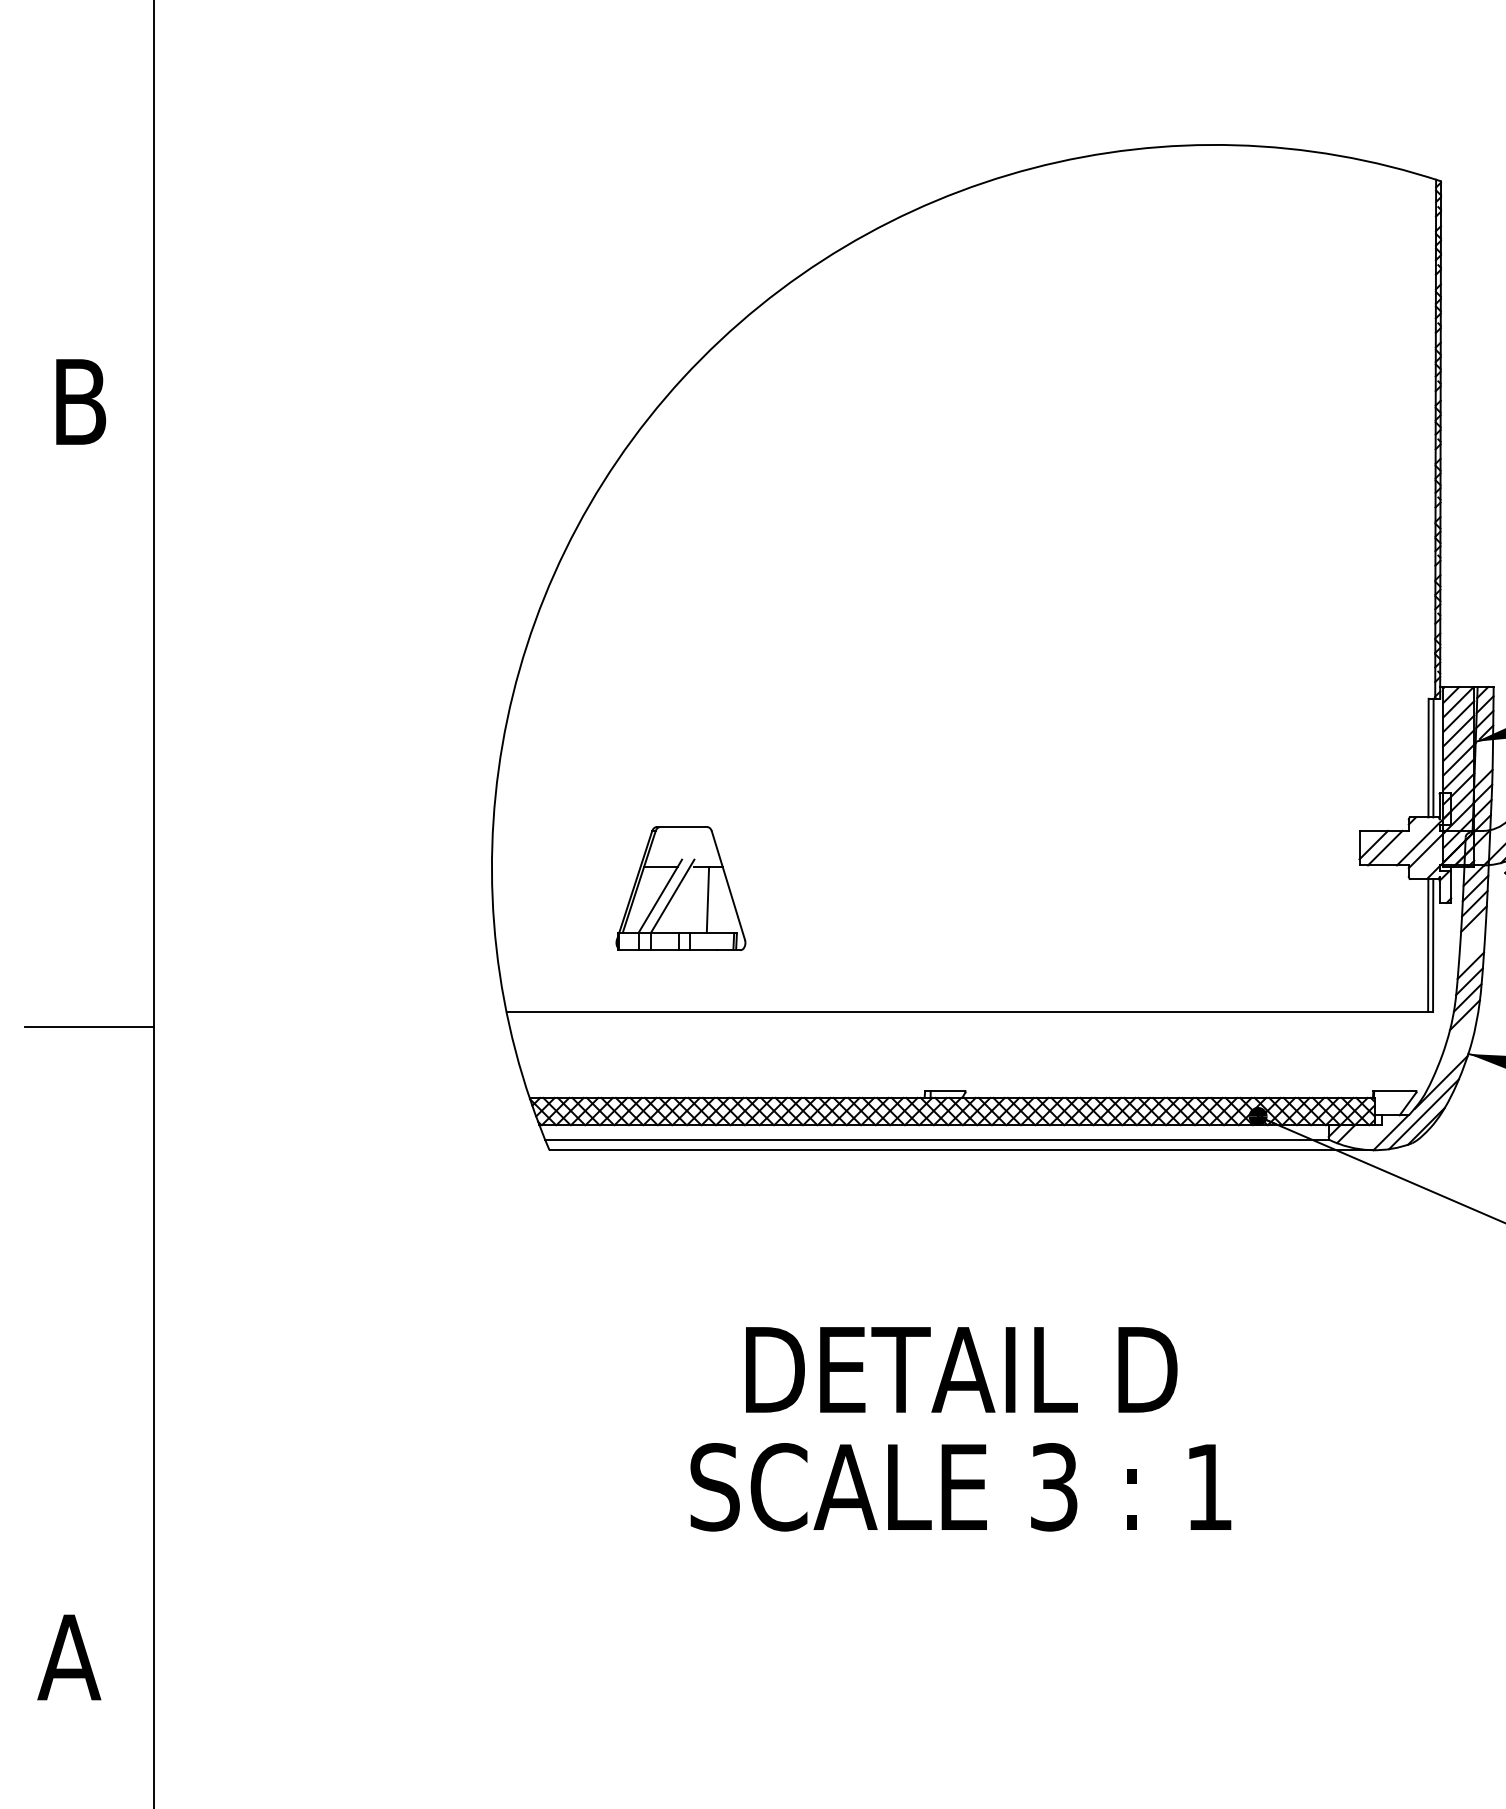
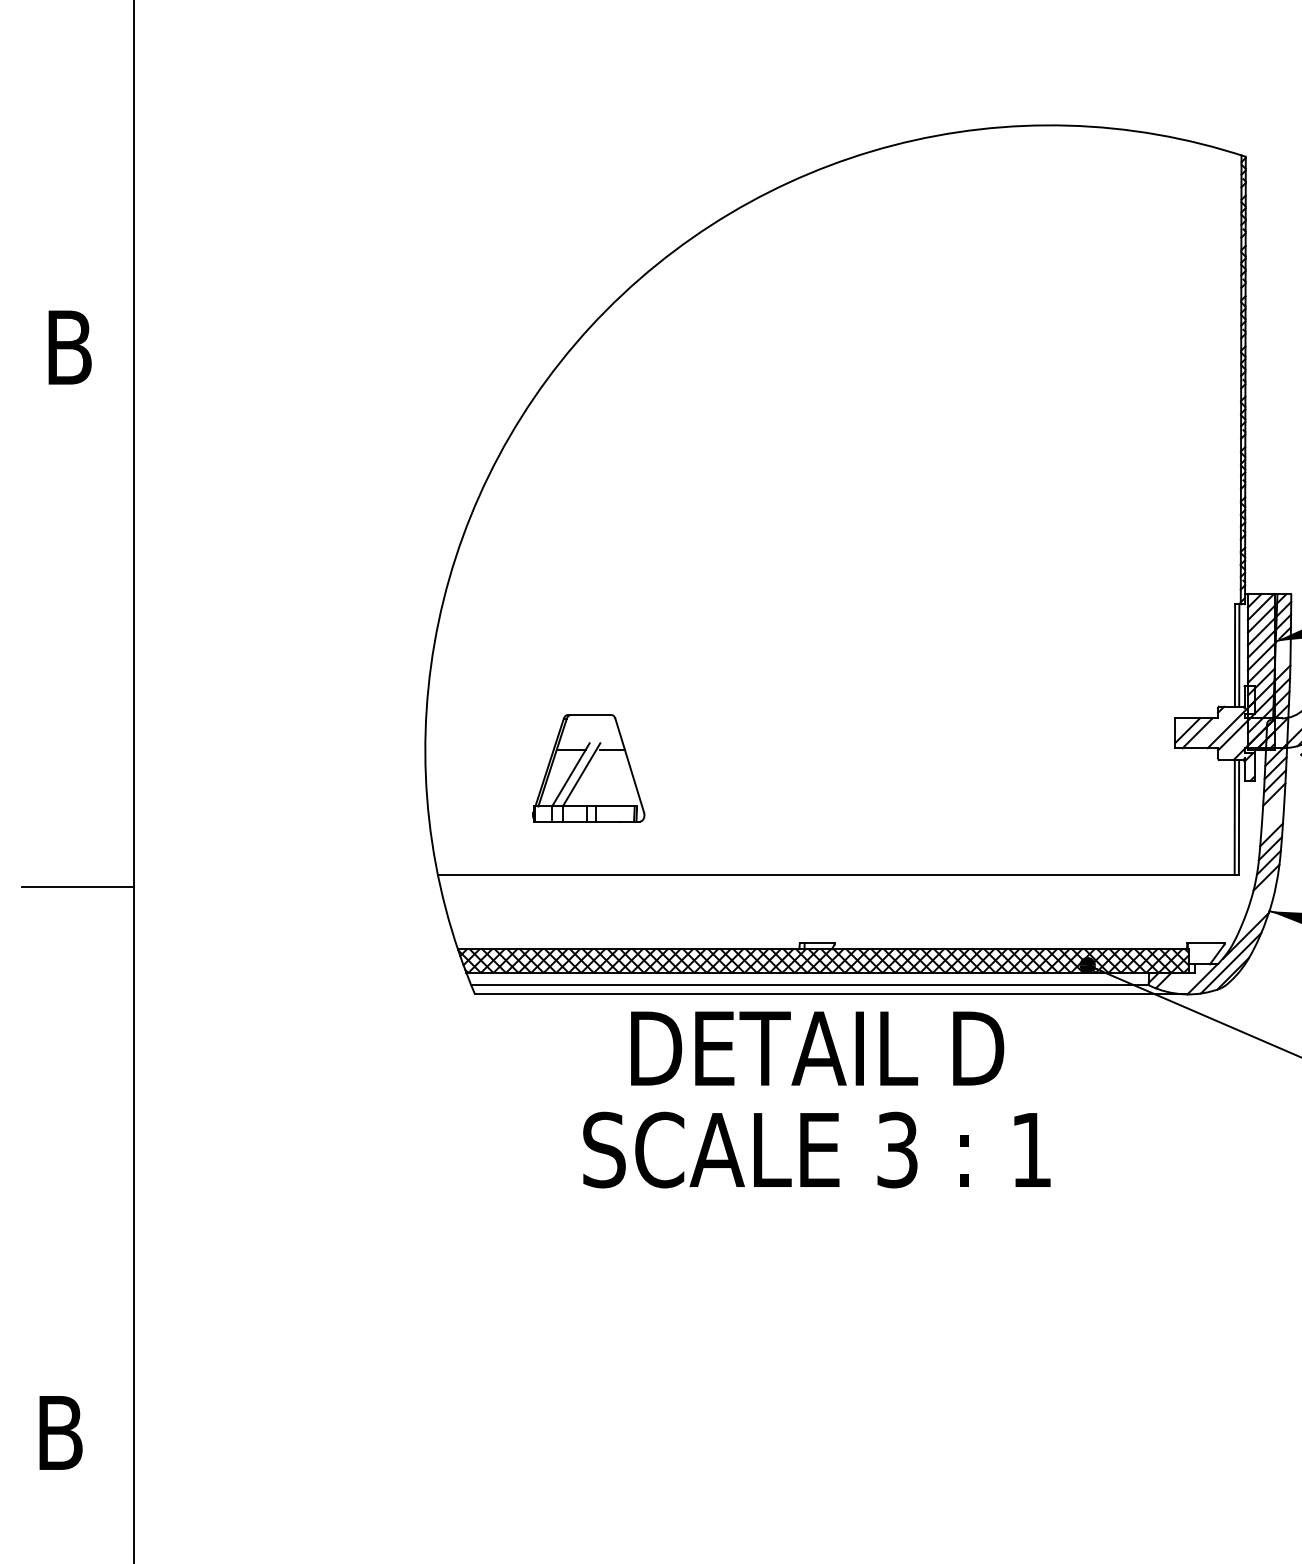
line: (707, 899) -> (611, 777), removed
text: (960, 1429) -> (816, 1100), moved
text: (69, 1657) -> (60, 1432), A -> B

